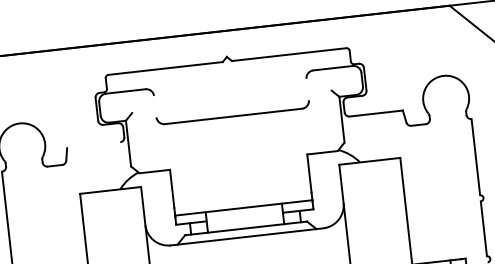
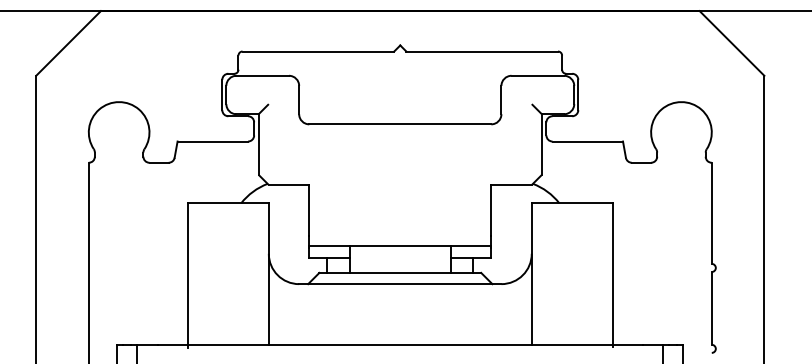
line: (307, 89) -> (501, 99), added
line: (155, 106) -> (299, 99), added
line: (93, 145) -> (212, 141), added

